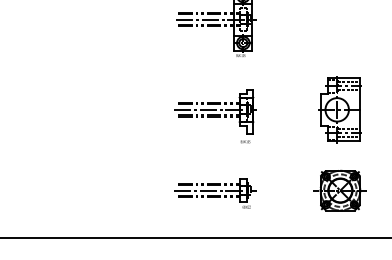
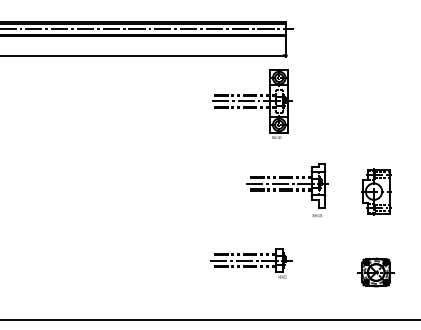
part: (339, 109) -> (375, 191), size x0.7
part: (215, 116) -> (287, 190), moved
part: (339, 190) -> (375, 272), size x0.7
part: (215, 193) -> (251, 263), moved

